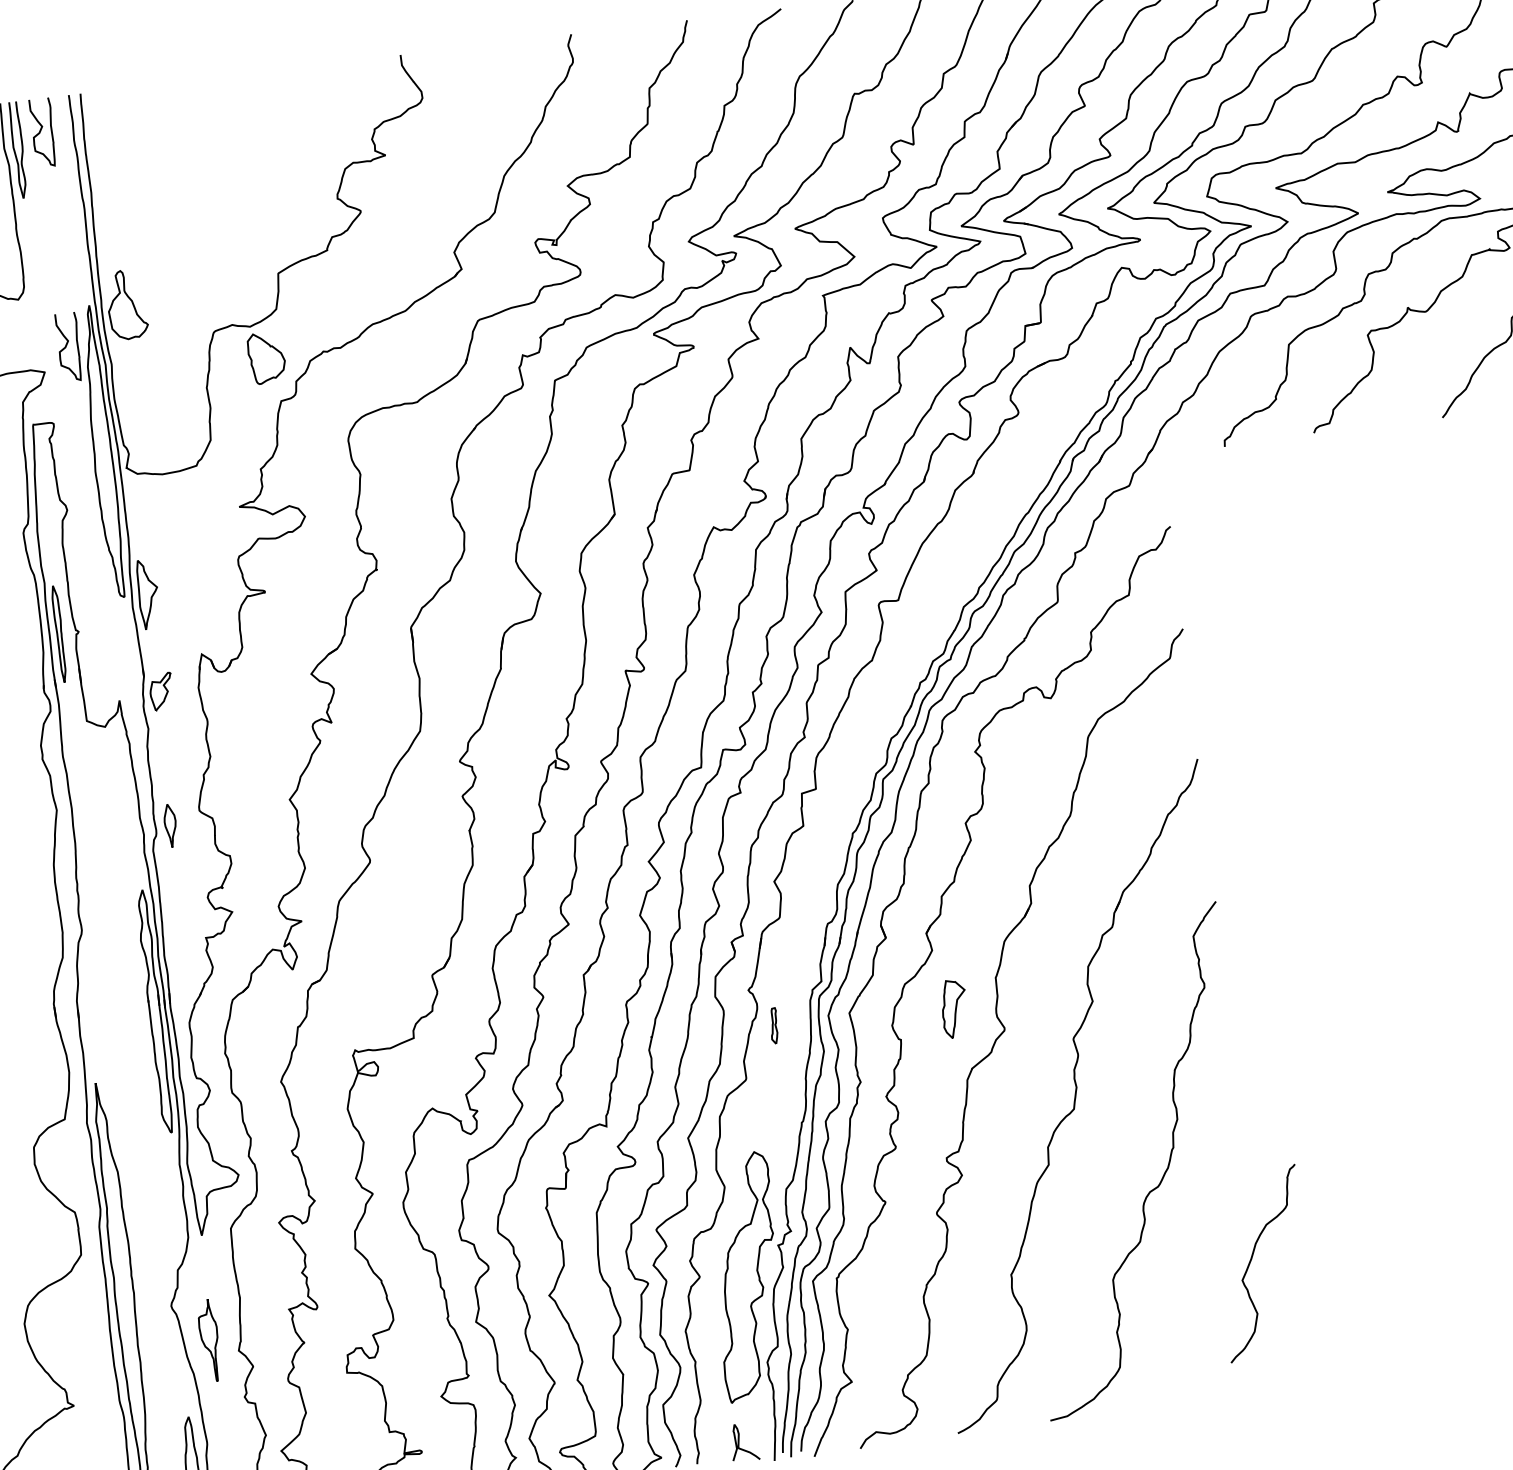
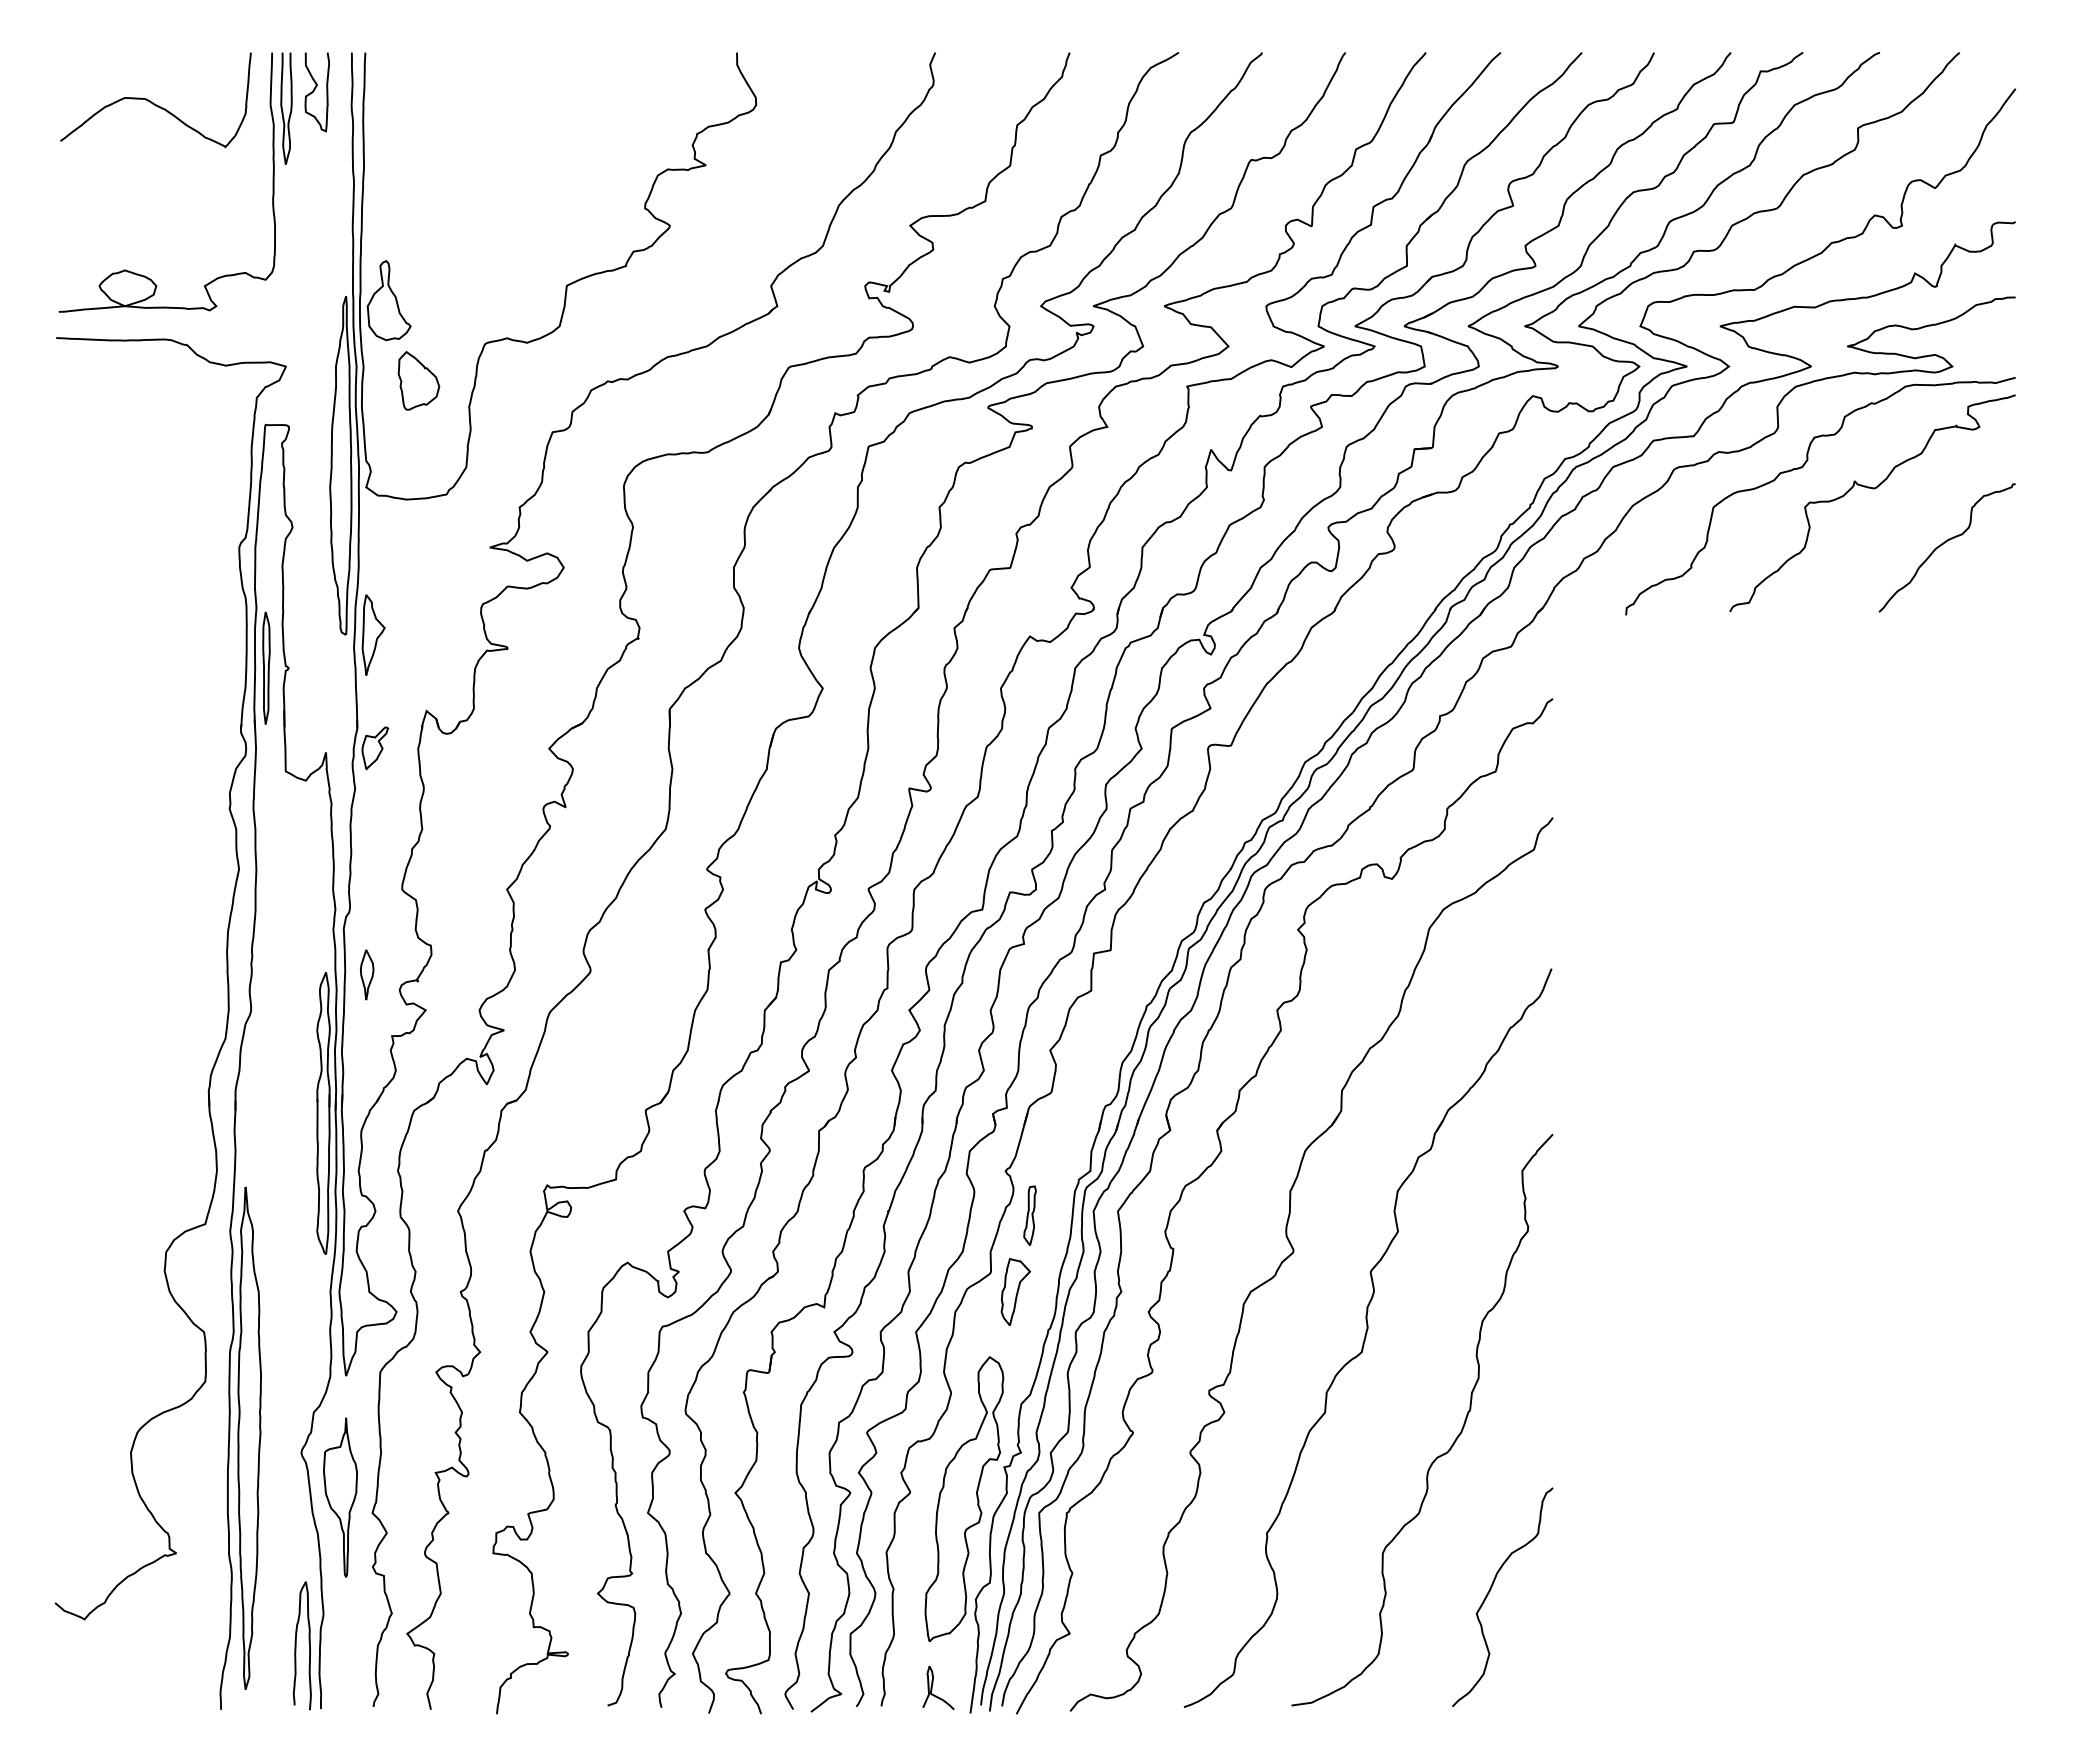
curve: (66, 346) -> (314, 340), removed
part: (266, 357) -> (418, 380), moved
part: (170, 825) -> (367, 974), moved
part: (954, 1008) -> (1015, 1291), moved
part: (773, 1025) -> (1029, 1215), size x1.43
curve: (1251, 1259) -> (1490, 1591), moved
part: (209, 1340) -> (340, 1497), size x1.67

